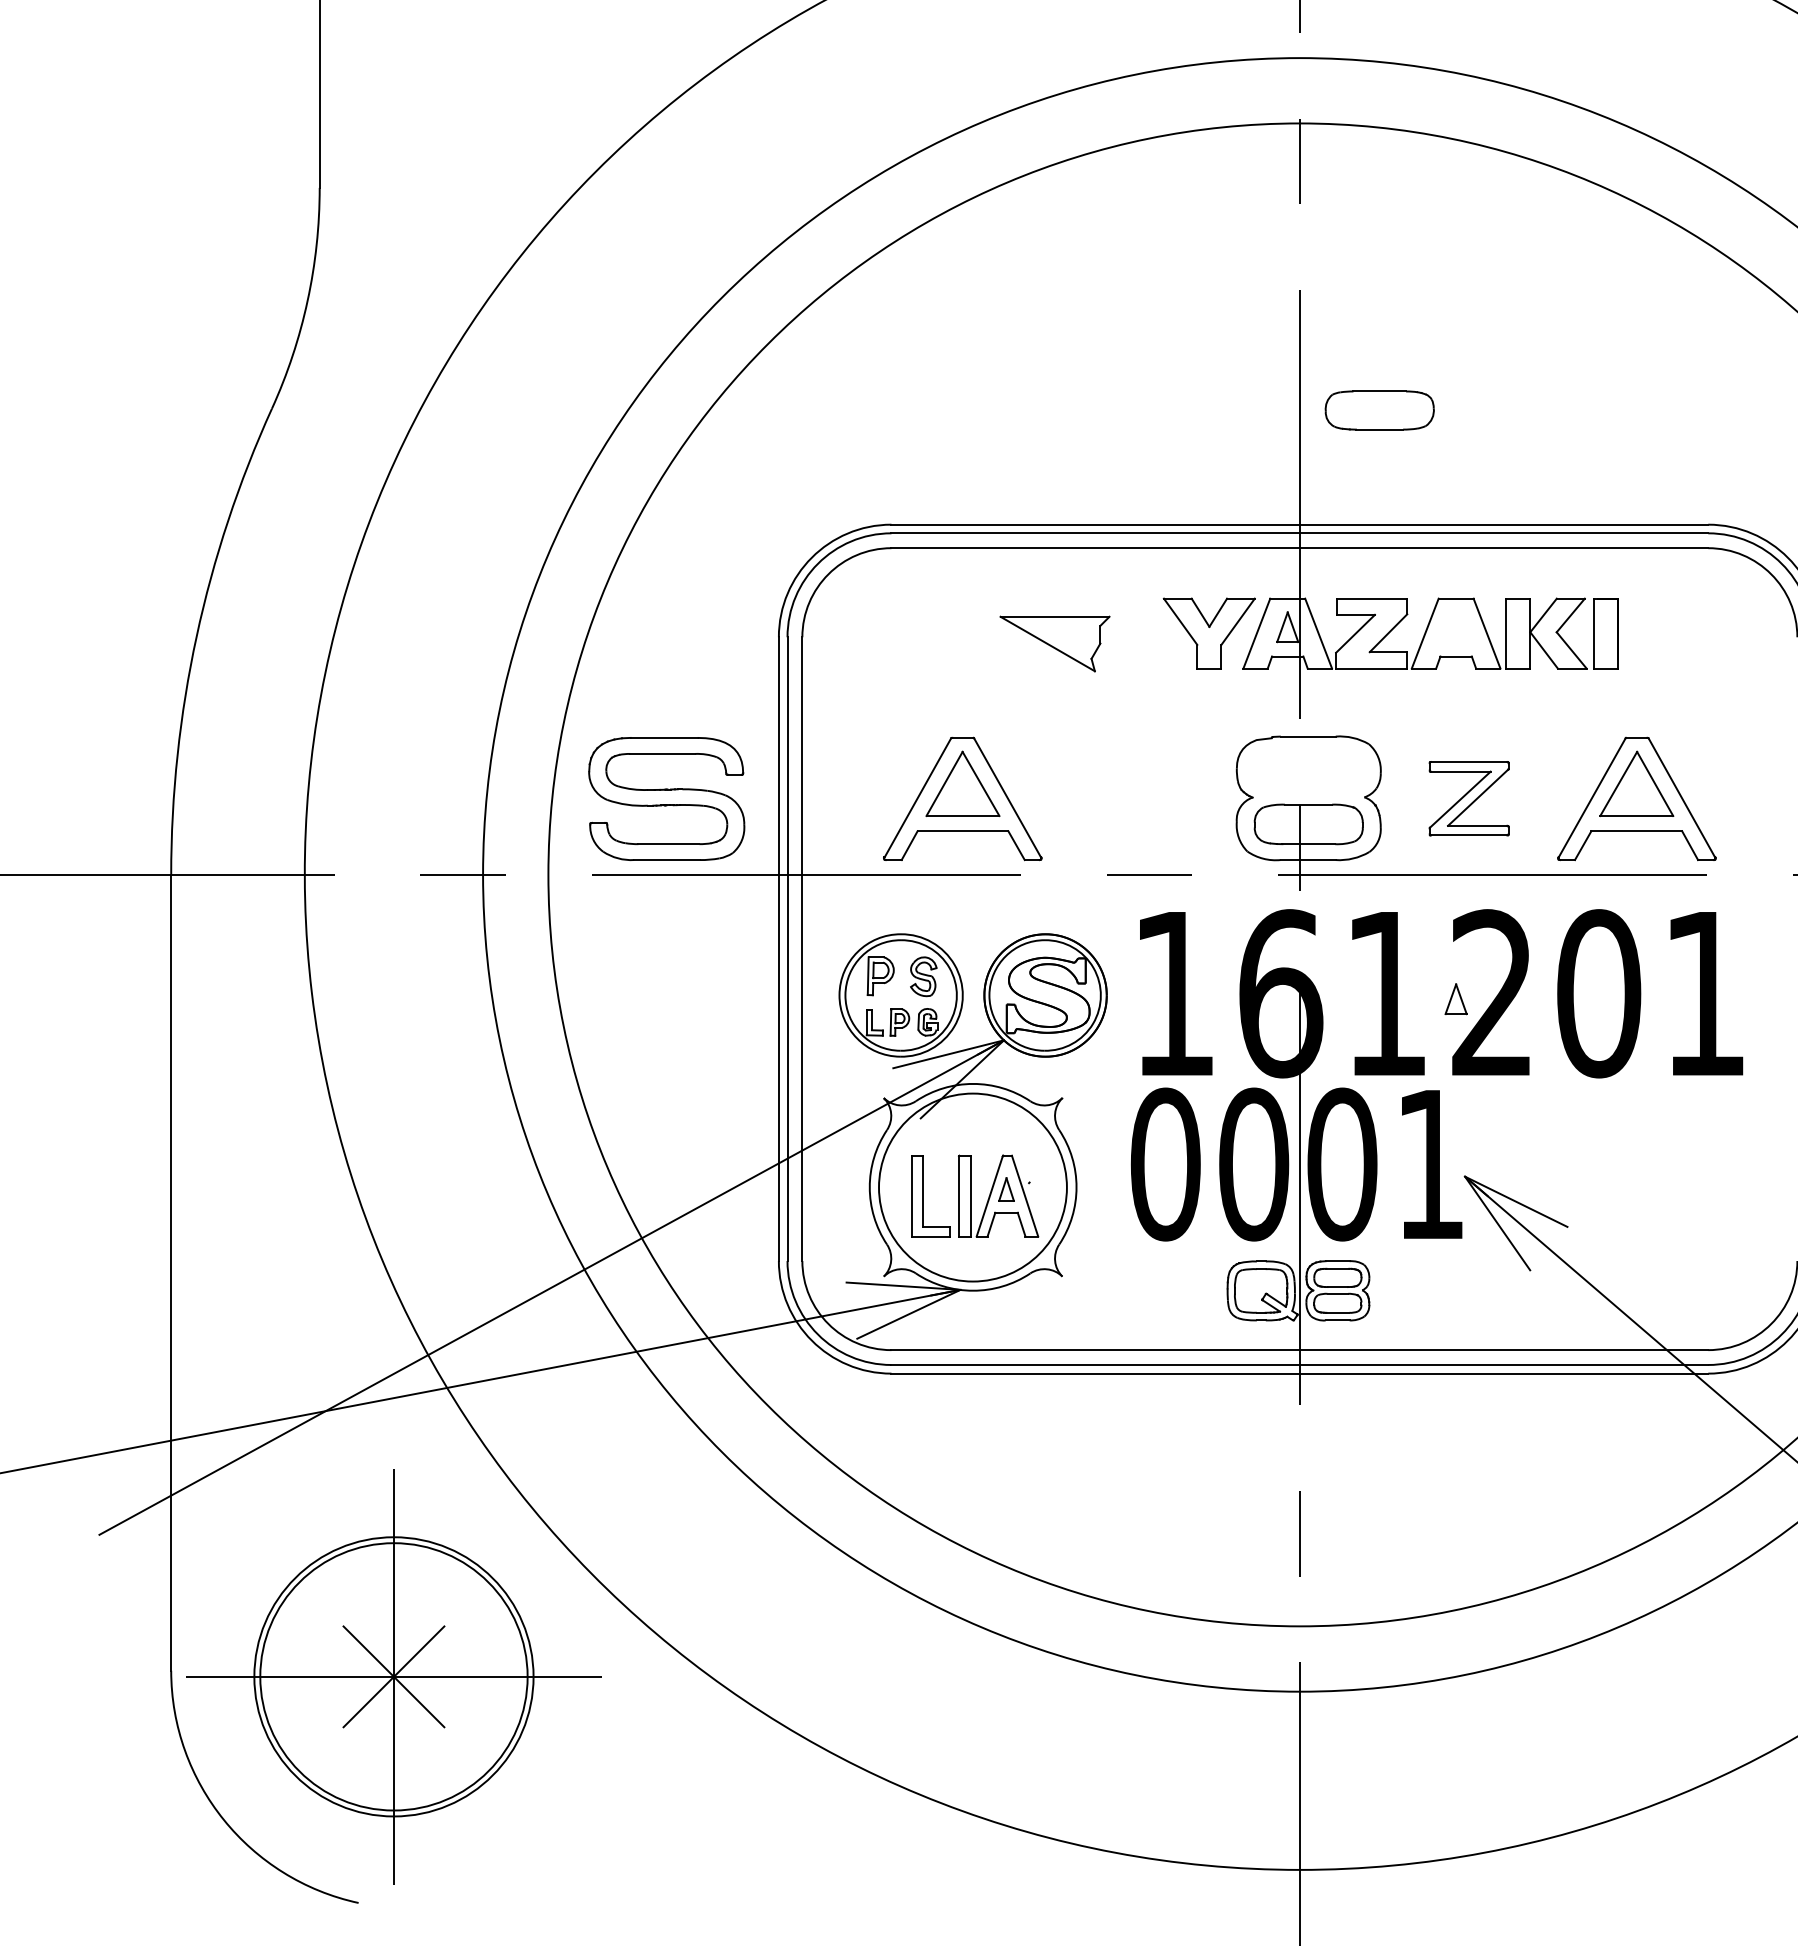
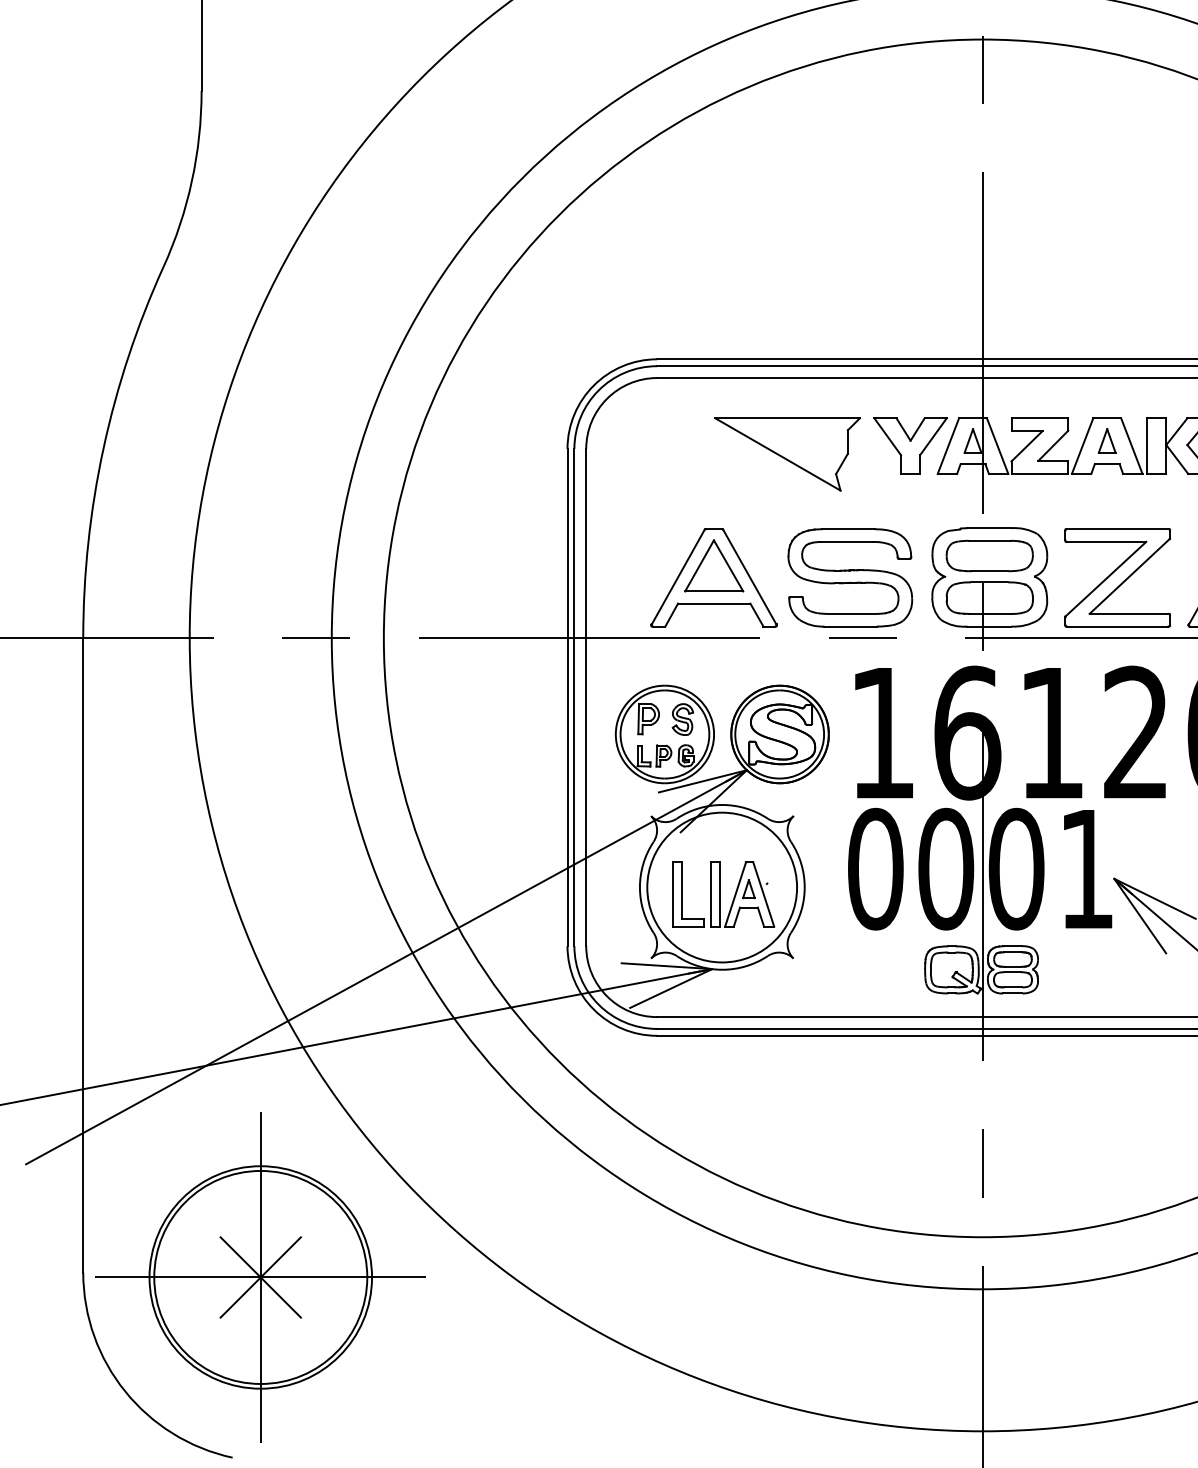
part: (1379, 410) -> (989, 555), moved
part: (1054, 643) -> (787, 453), size x1.67
part: (666, 798) -> (850, 577), moved
part: (1468, 798) -> (1117, 577), size x1.67
part: (1455, 999) -> (1106, 441), moved

